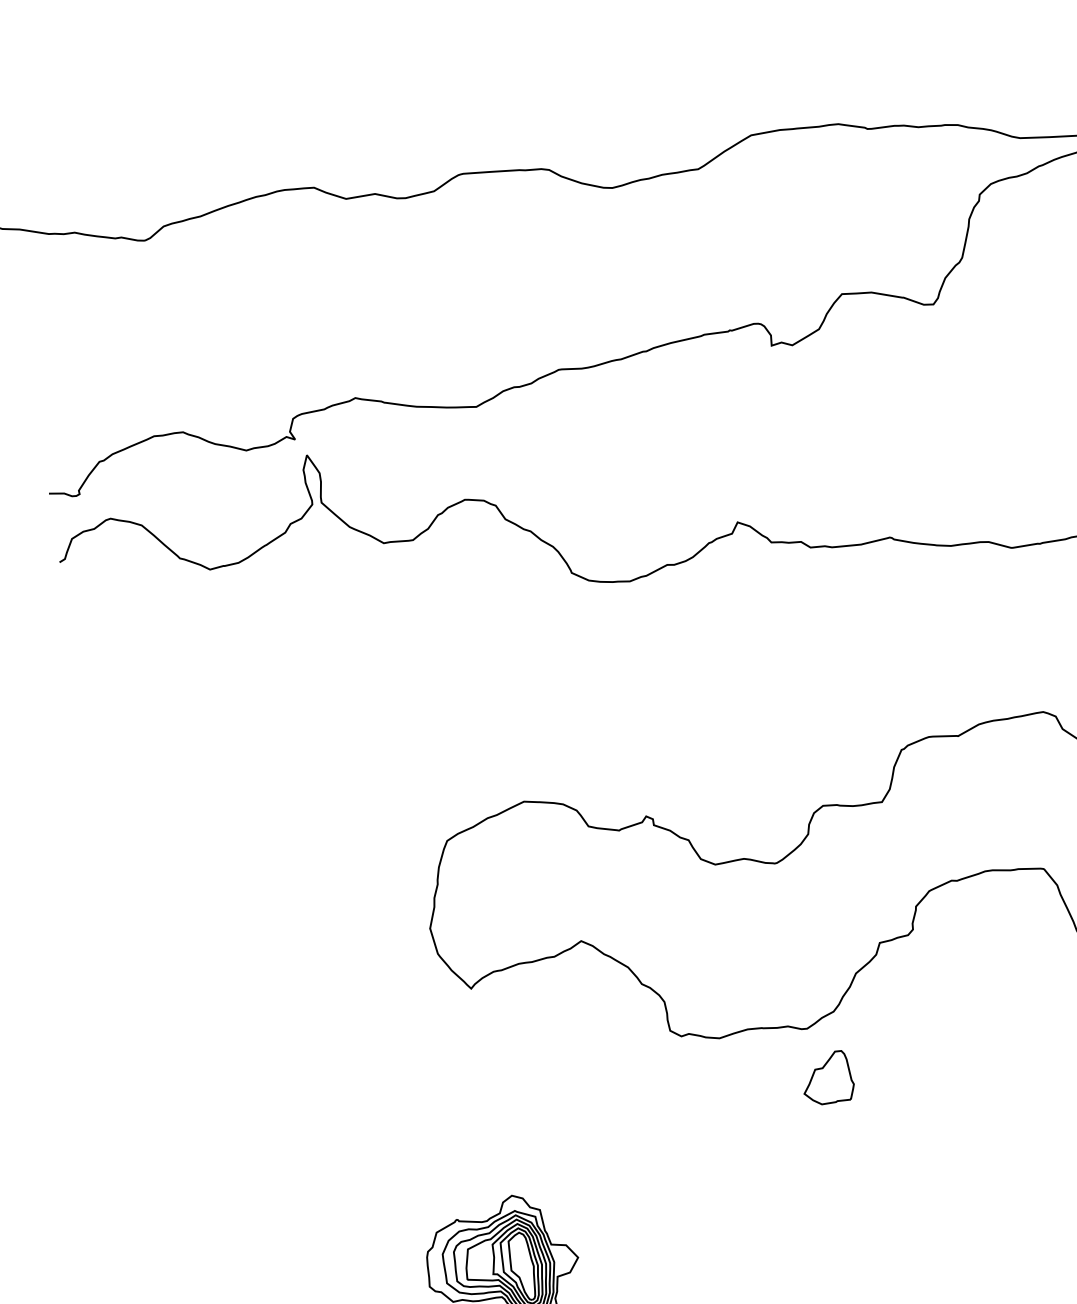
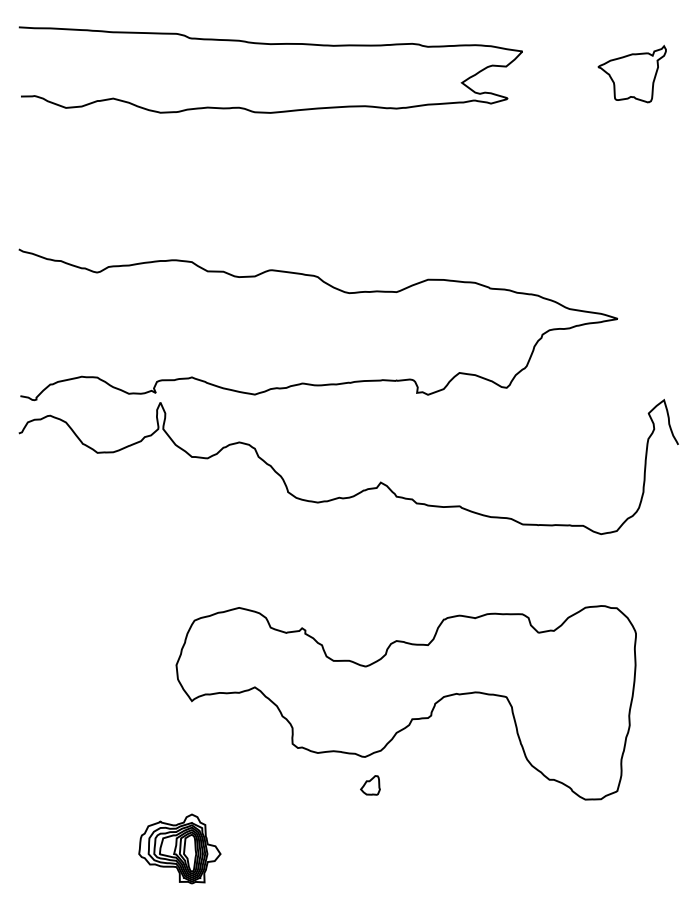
part: (827, 1078) -> (370, 785), size x0.7

